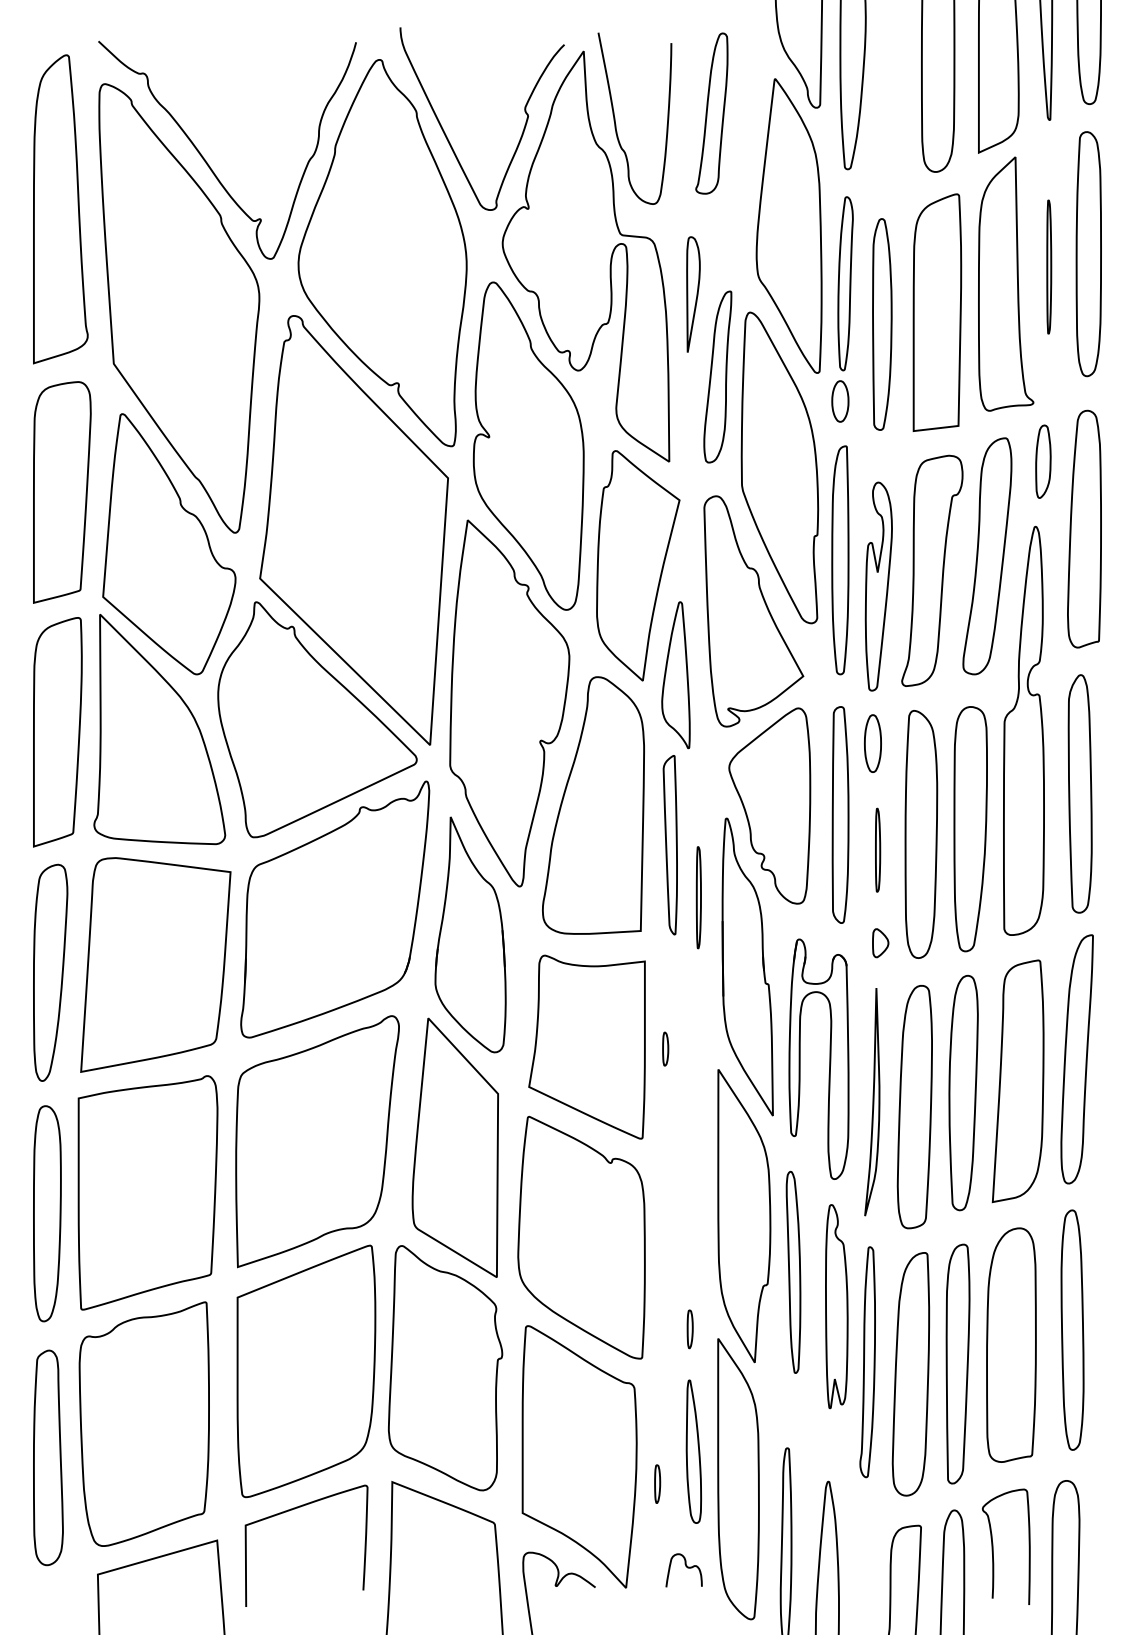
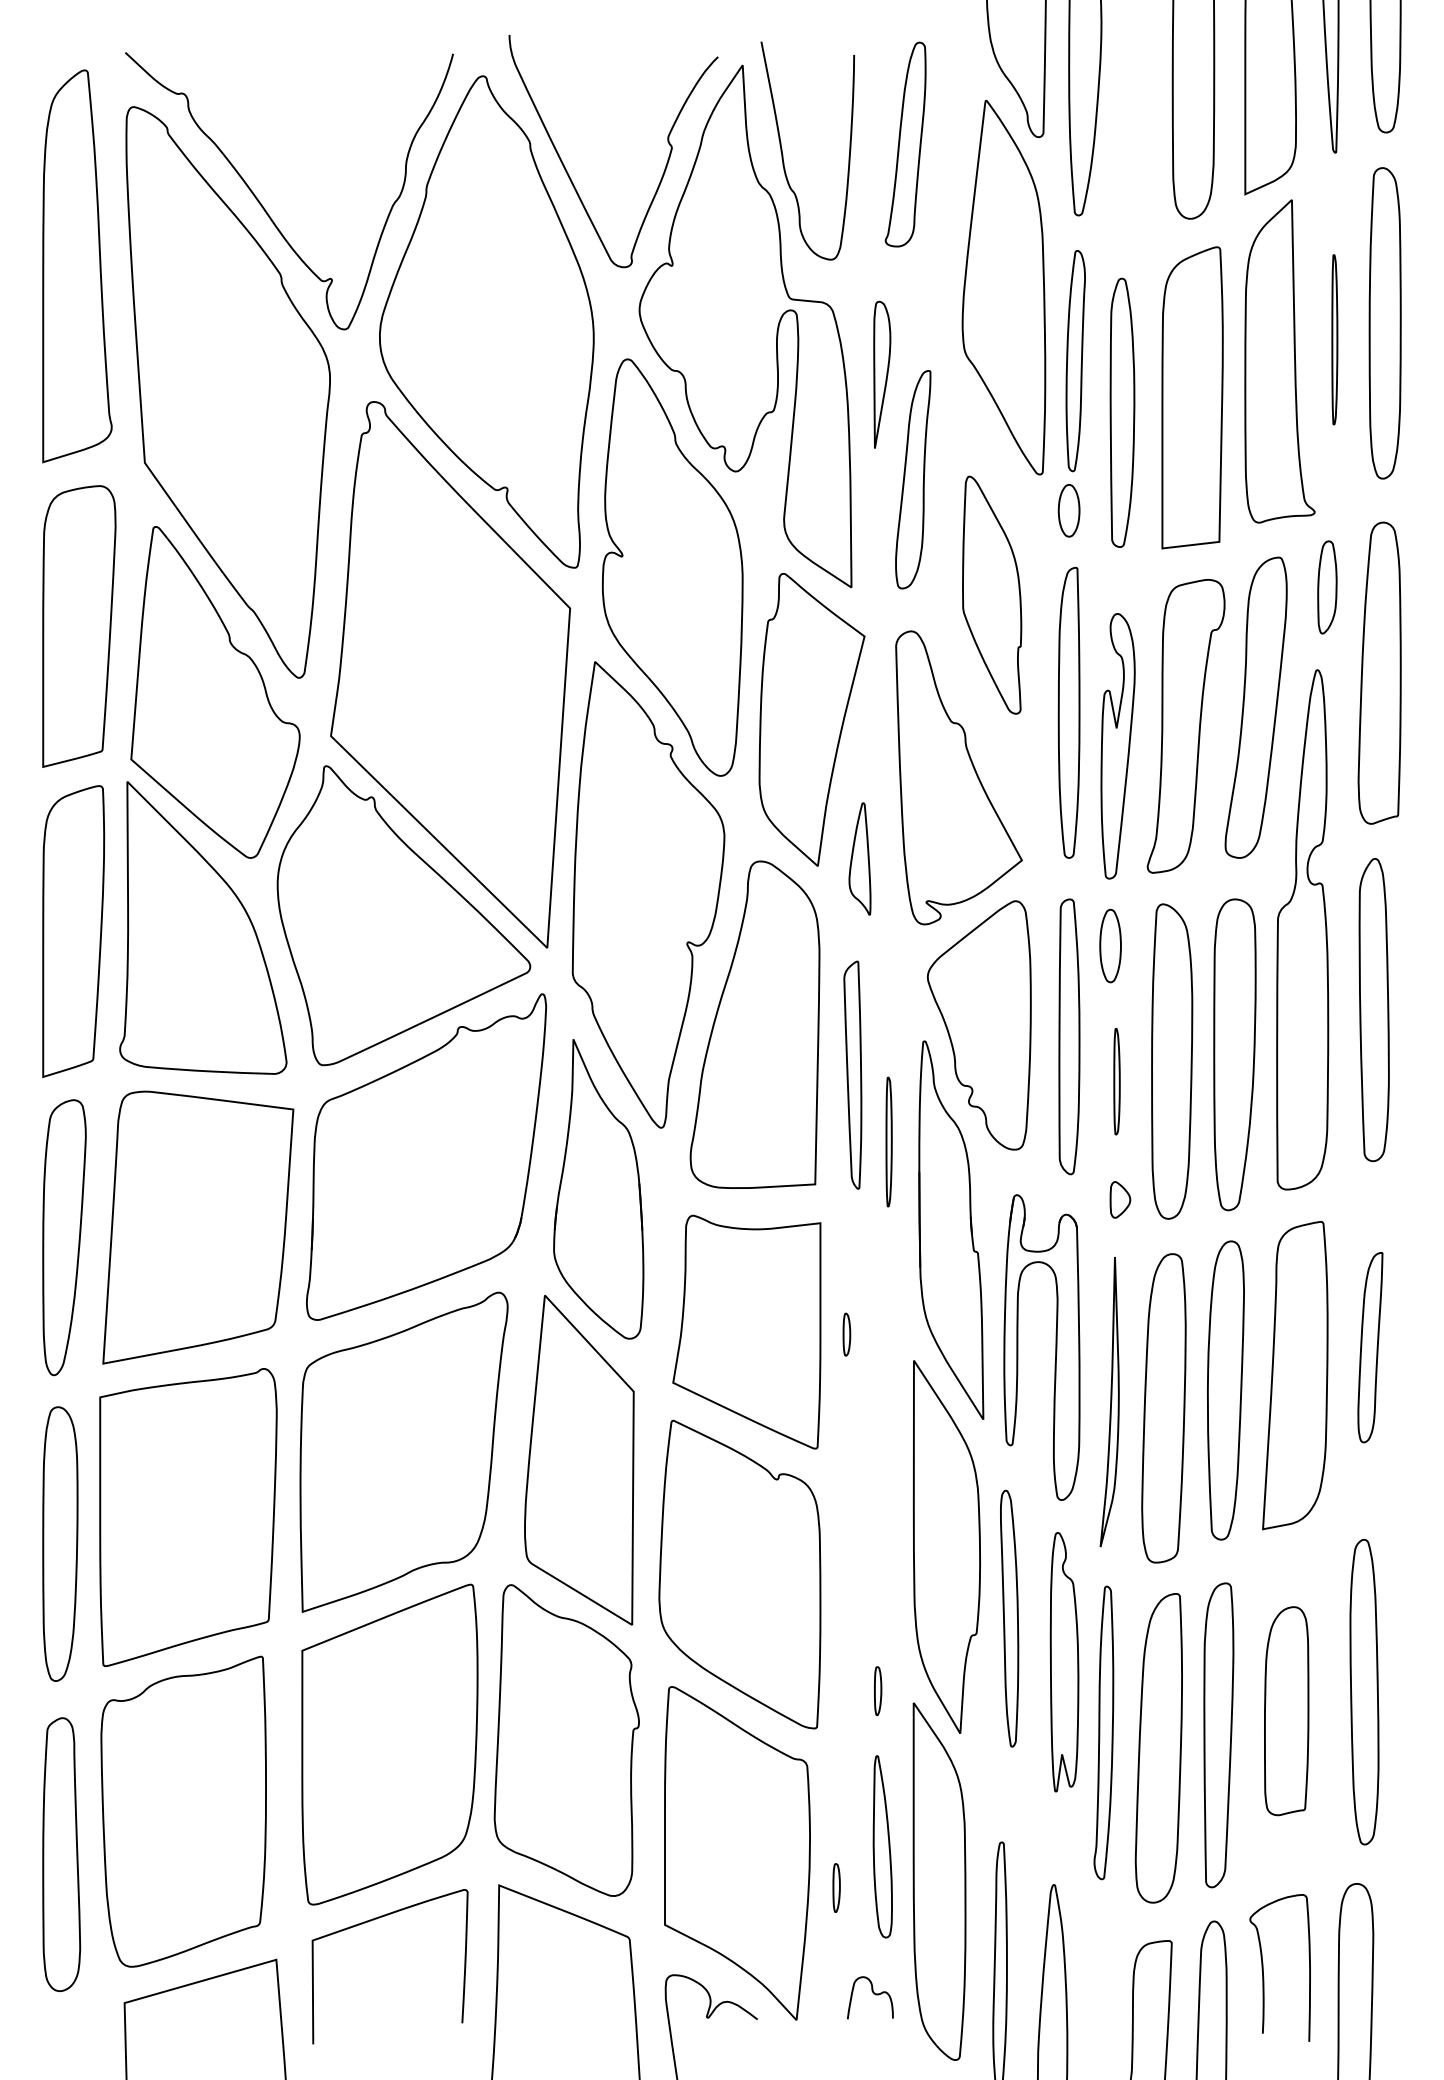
part: (779, 467) -> (991, 594), size x0.6
part: (675, 674) -> (859, 858), size x0.6
part: (1077, 1059) -> (1370, 1347), size x0.6
part: (1011, 1344) -> (1286, 1710), size x0.7

